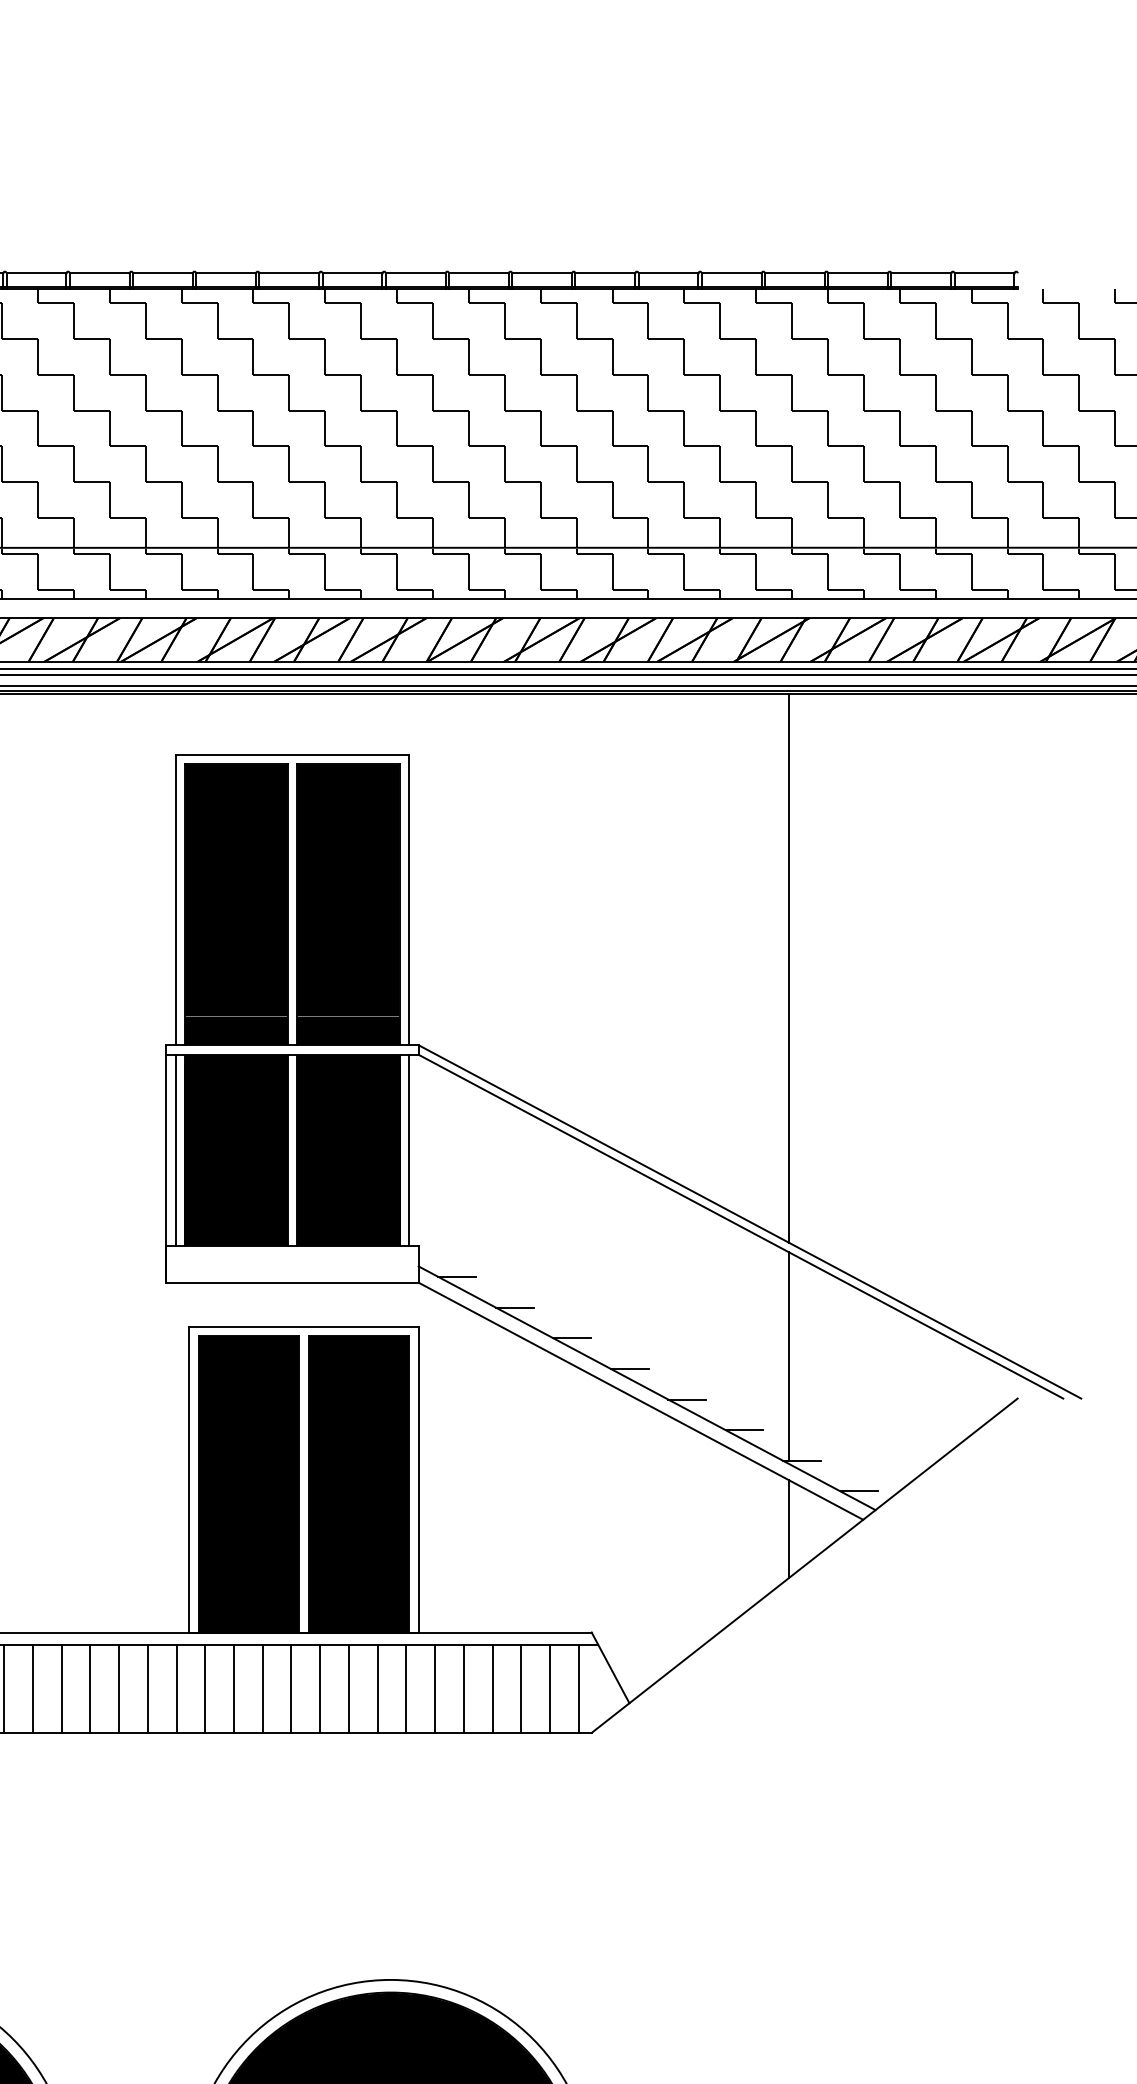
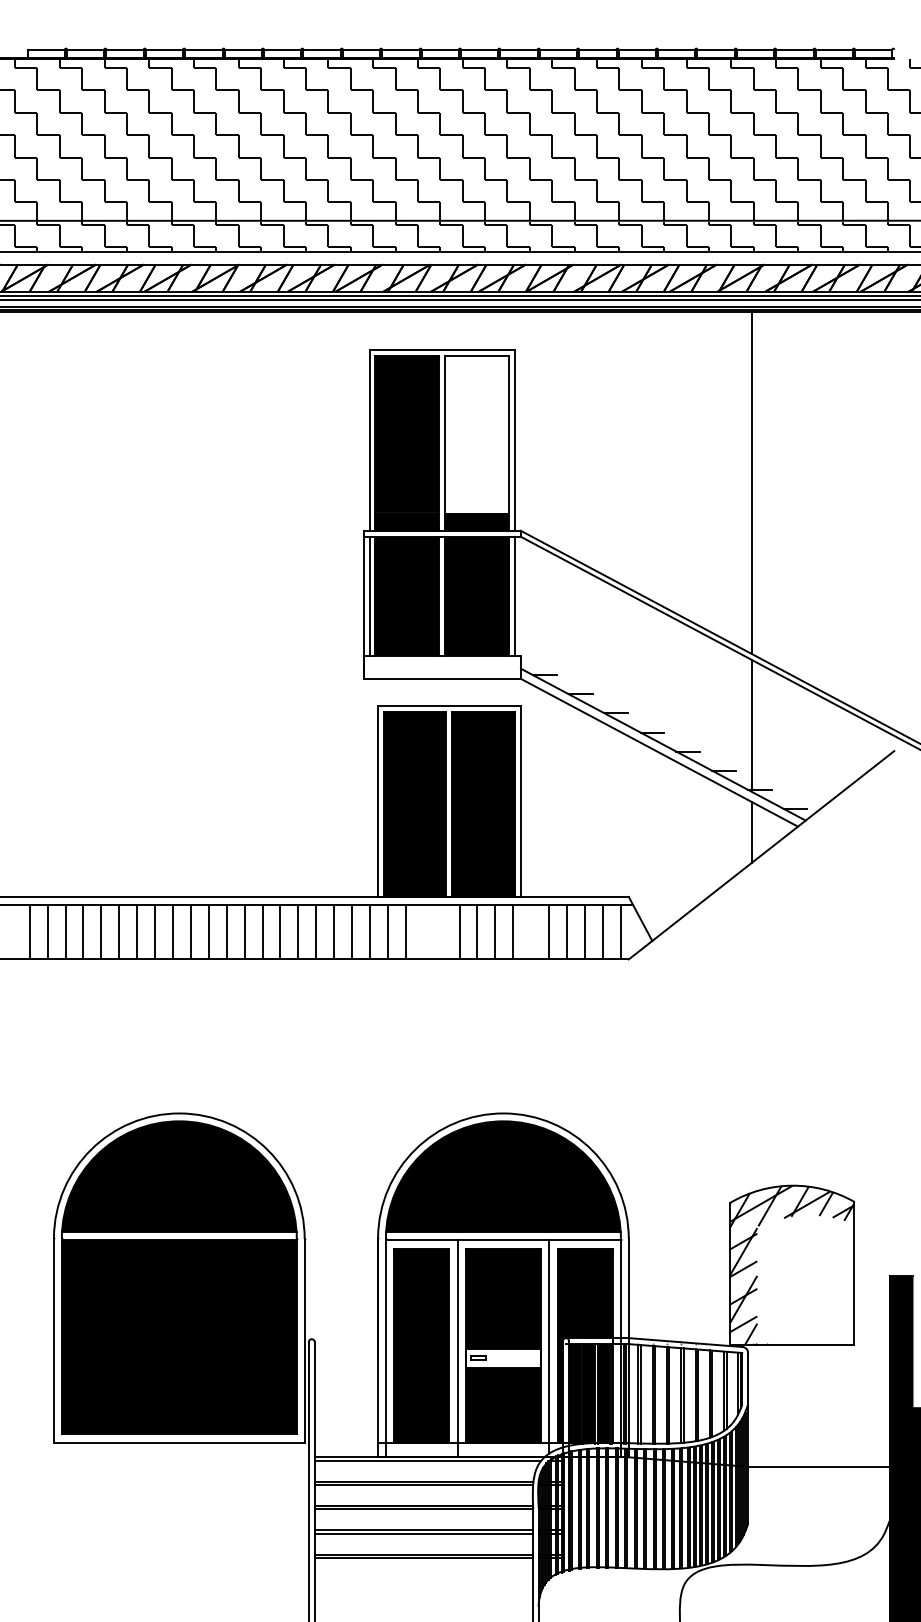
fill: (347, 889) -> (476, 433), removed
line: (262, 1688) -> (423, 931), removed
line: (291, 1688) -> (441, 931), removed
line: (435, 1688) -> (531, 931), removed

